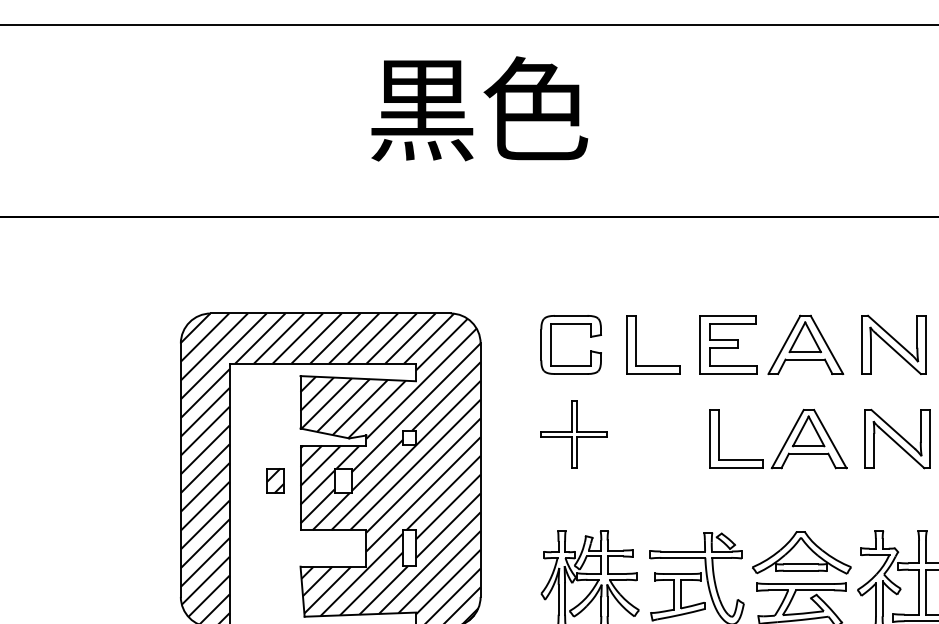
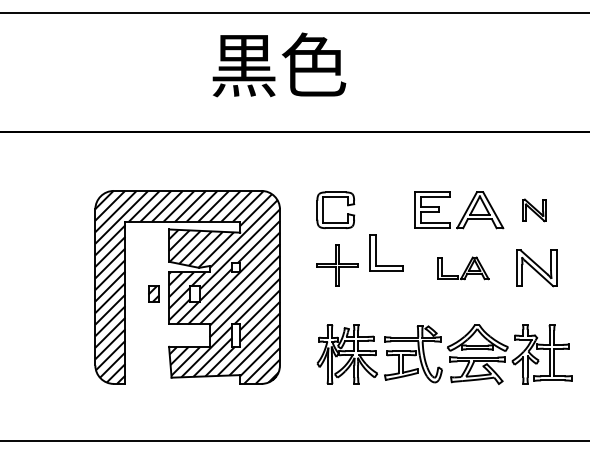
part: (637, 343) -> (376, 252), moved
part: (893, 345) -> (534, 210), size x0.6
part: (778, 439) -> (463, 268), size x0.6

